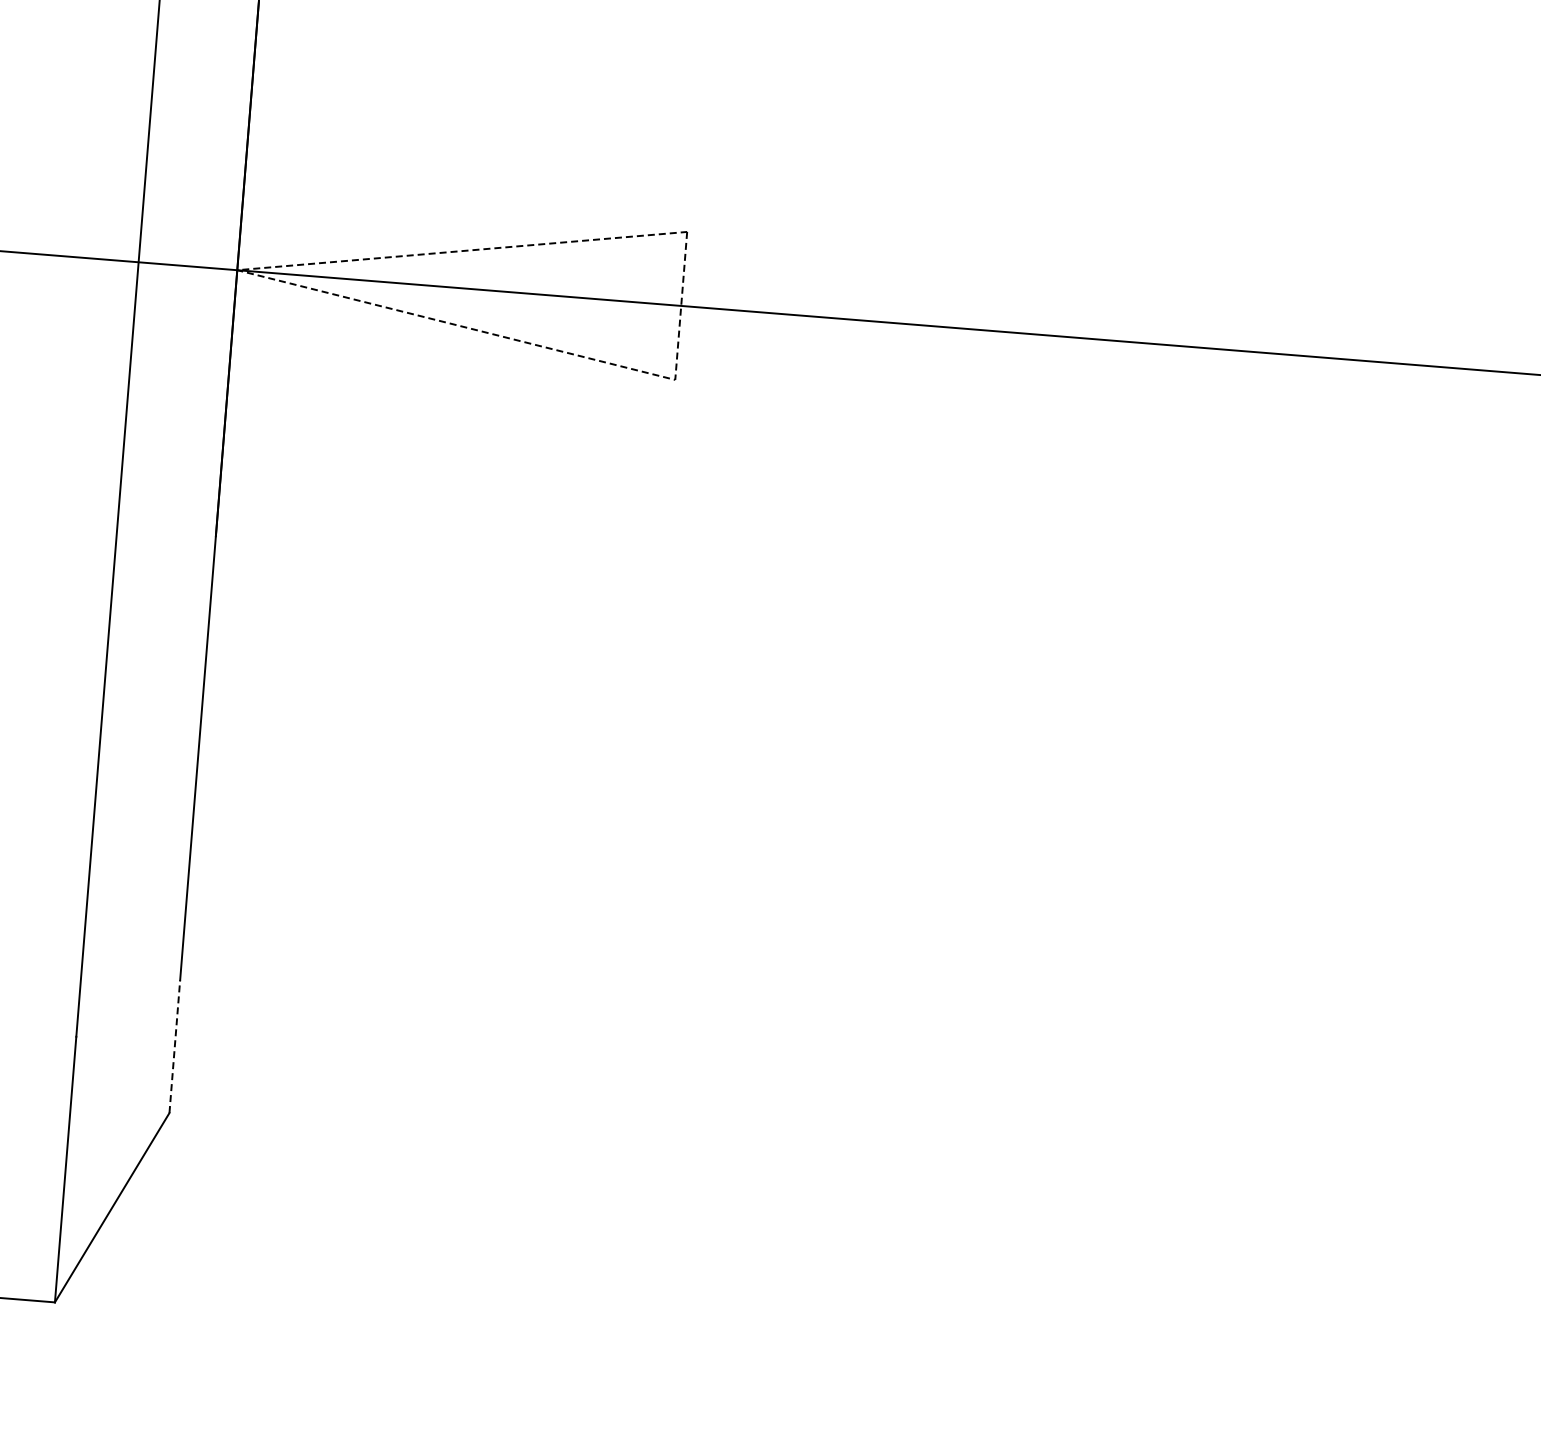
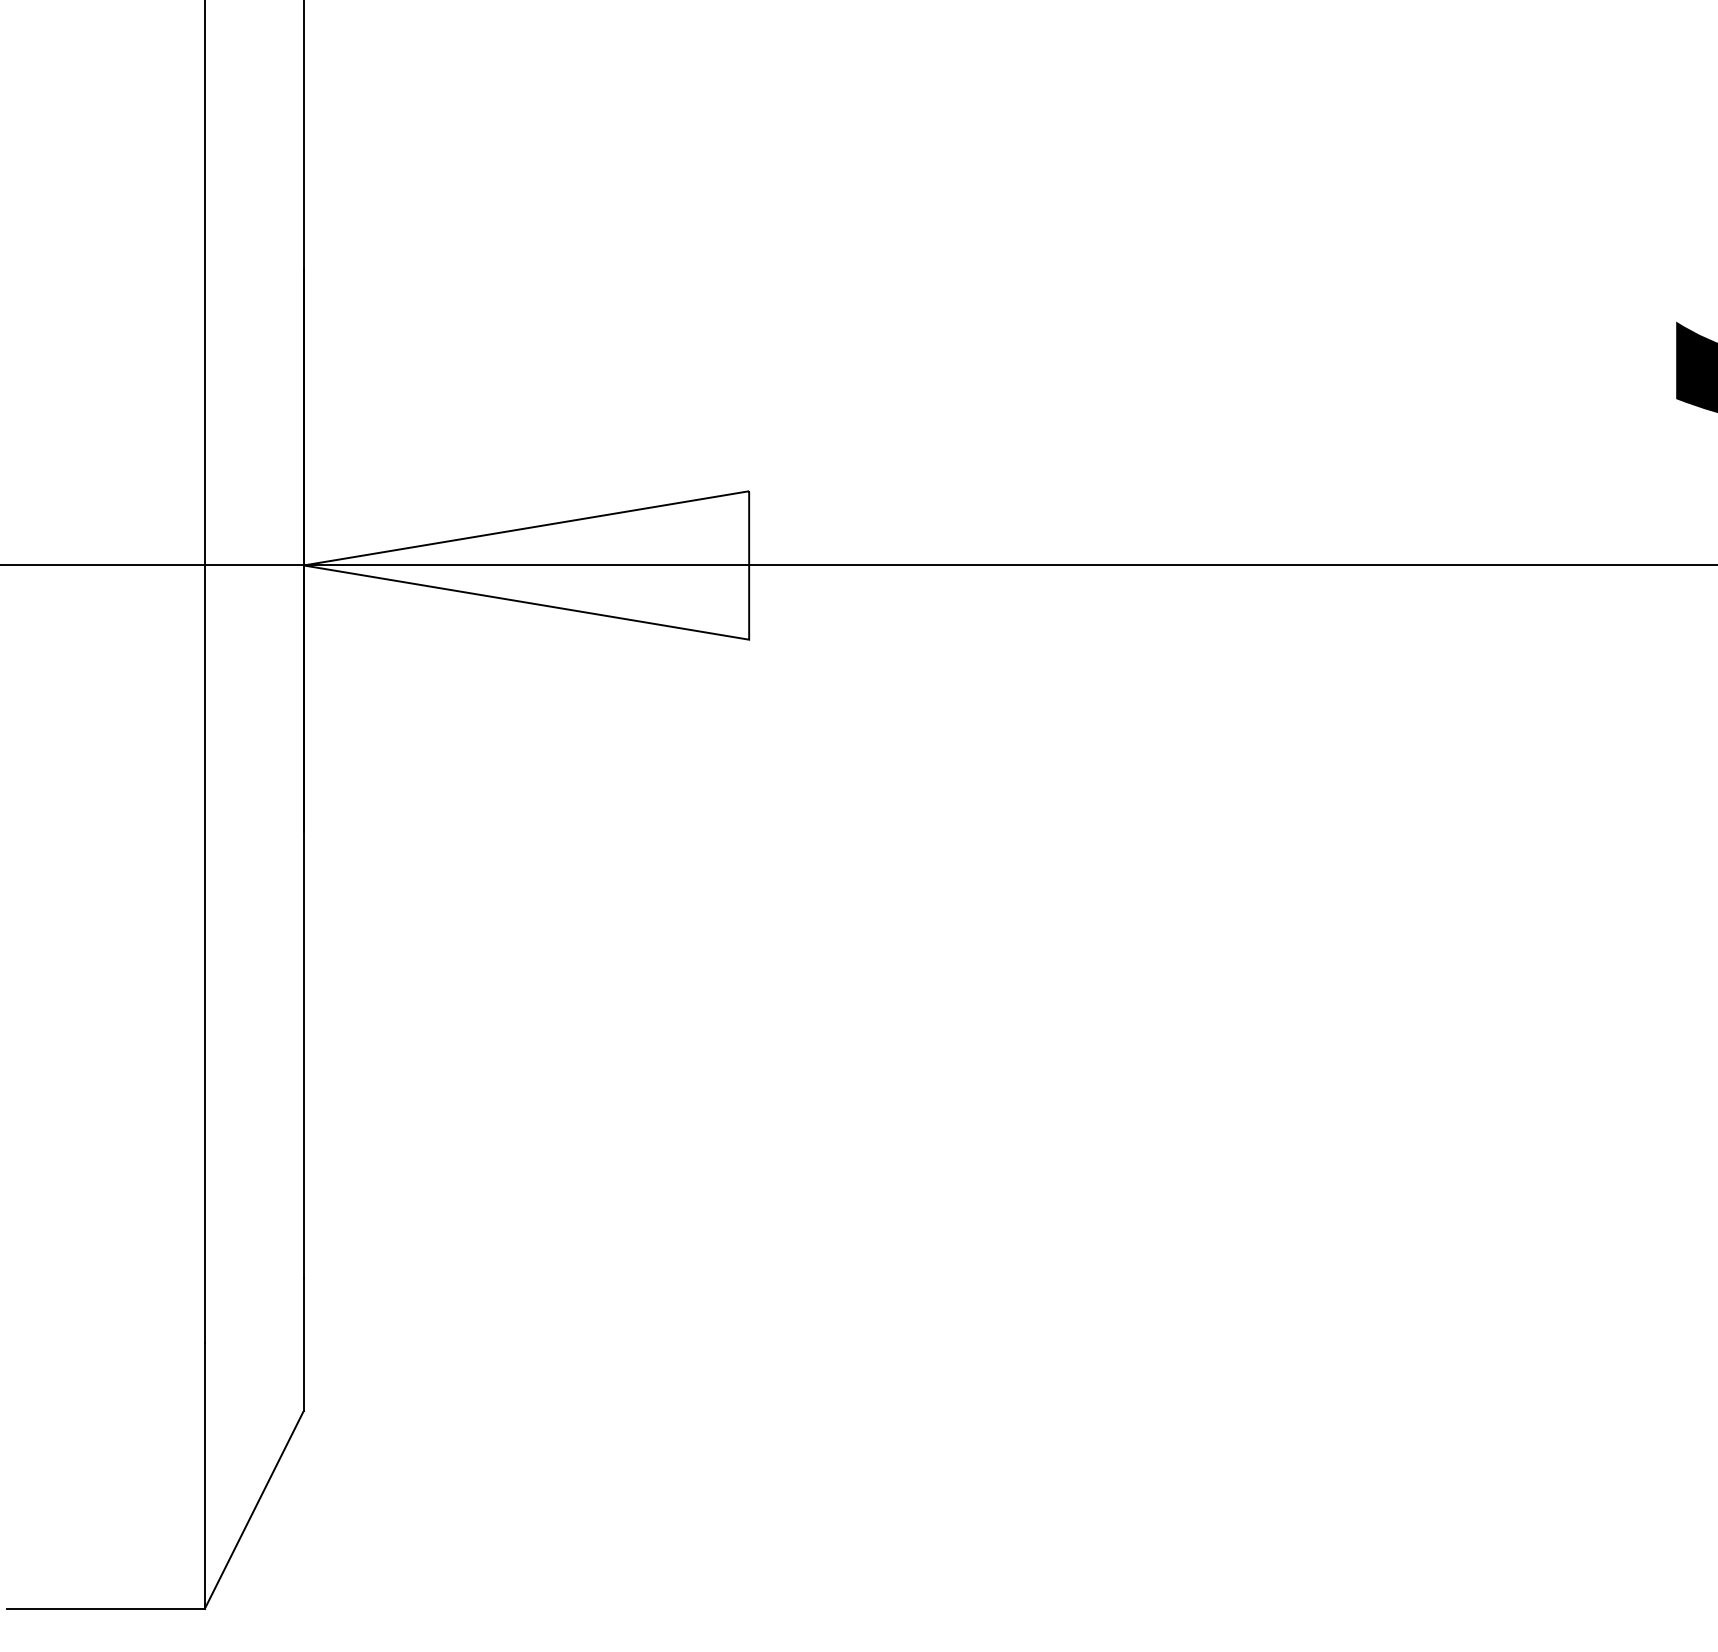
line: (308, 288) -> (376, 577), dashed -> solid
line: (174, 1046) -> (303, 1344), dashed -> solid

